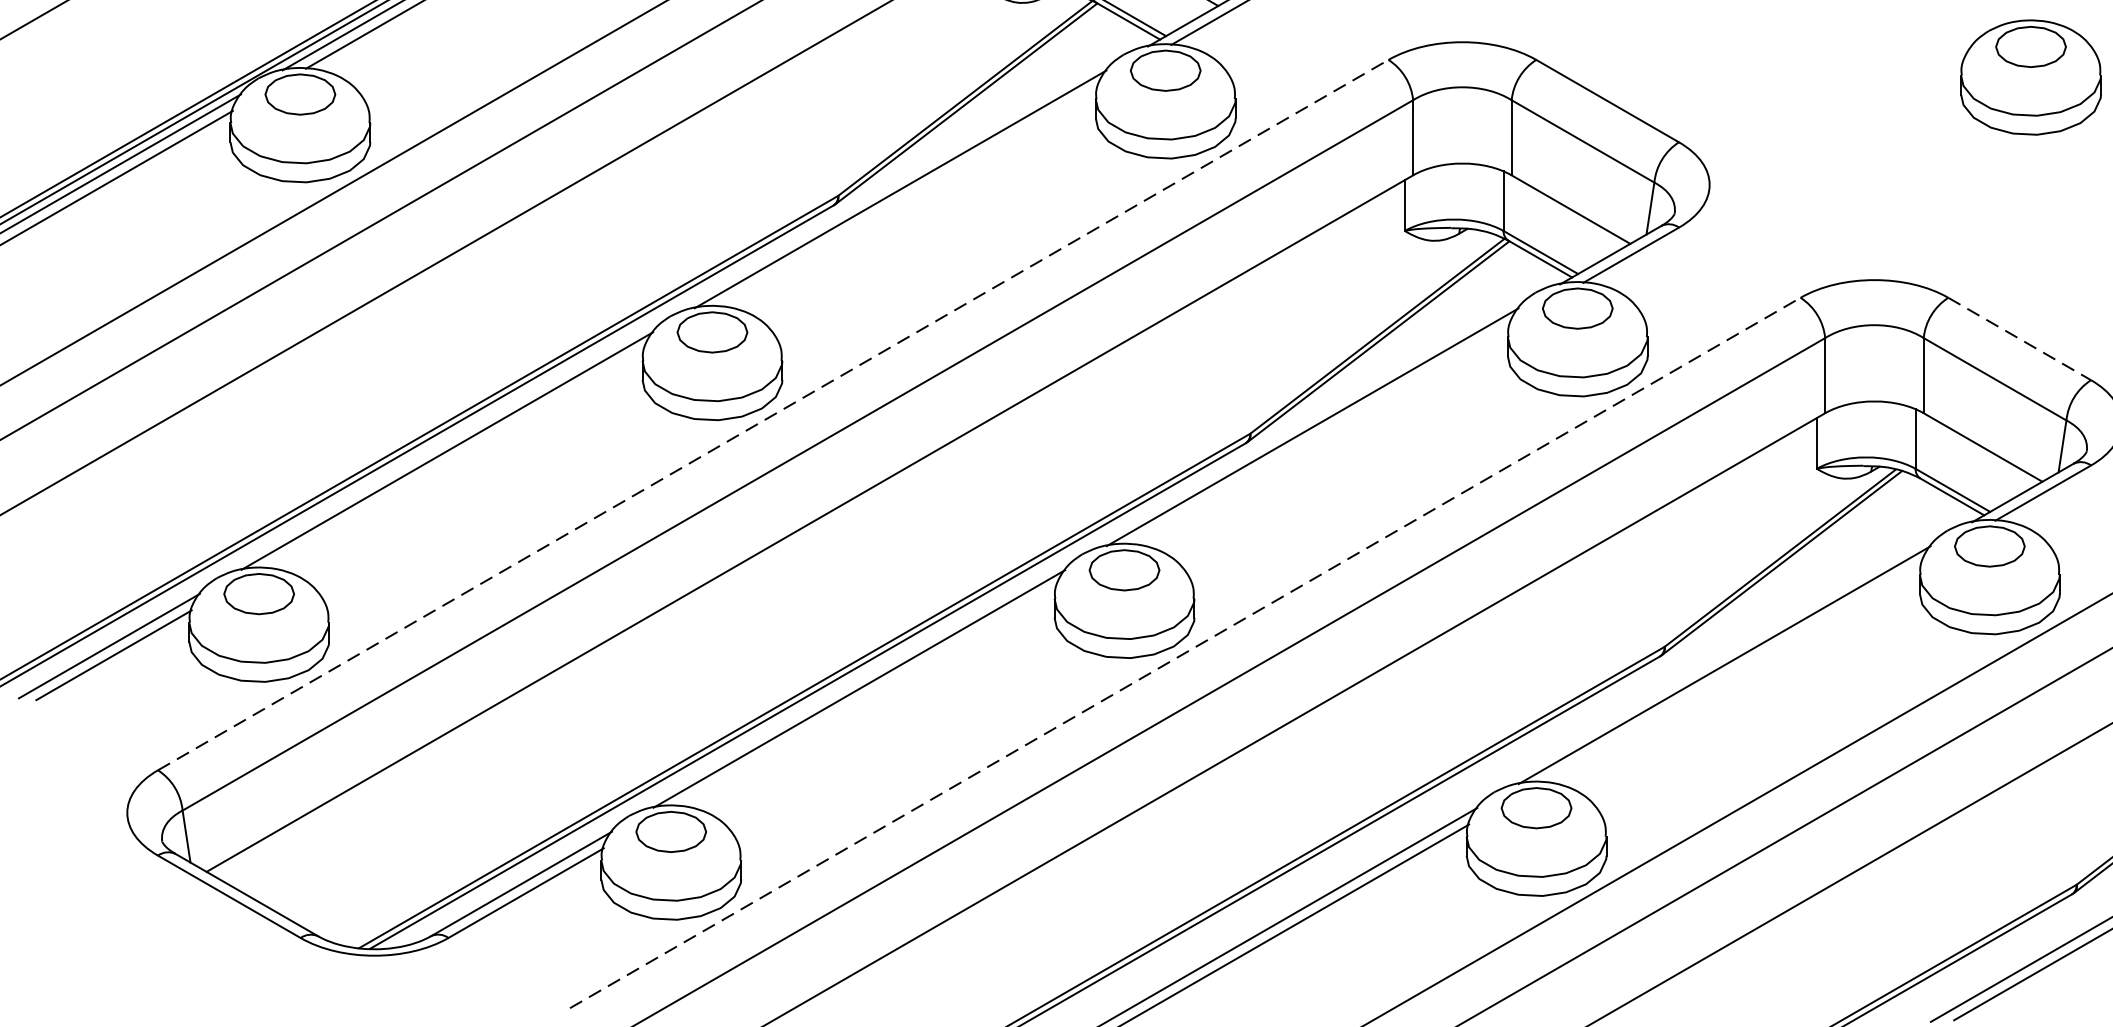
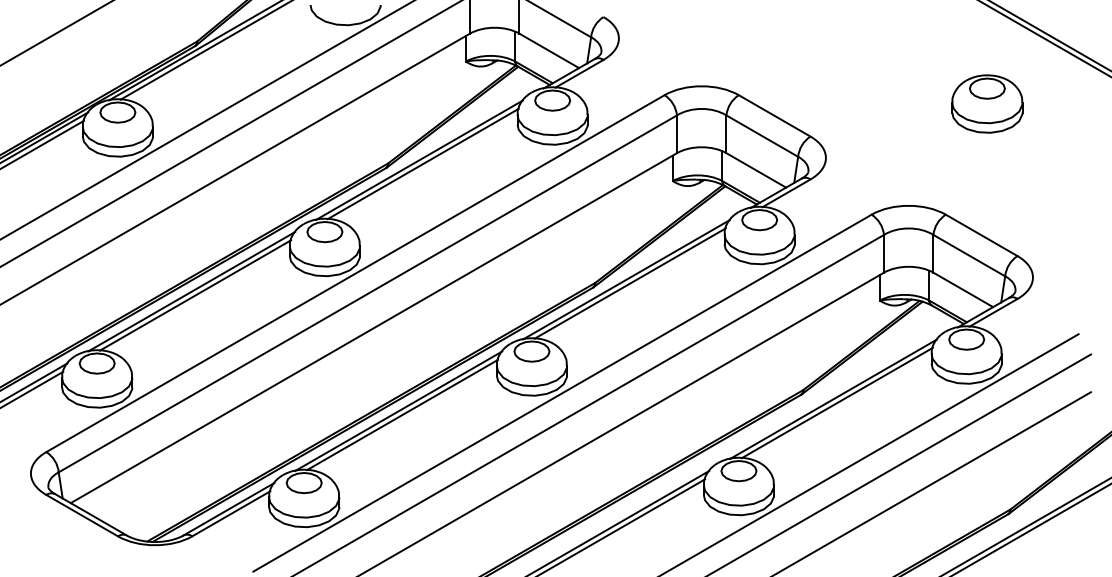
line: (906, 195) -> (422, 163), added
line: (2021, 339) -> (982, 235), dashed -> solid
line: (773, 414) -> (355, 273), dashed -> solid
line: (1318, 434) -> (629, 283), added
line: (454, 458) -> (195, 295), added
line: (1185, 653) -> (562, 393), dashed -> solid
line: (1730, 671) -> (836, 402), added
line: (866, 695) -> (402, 414), added

